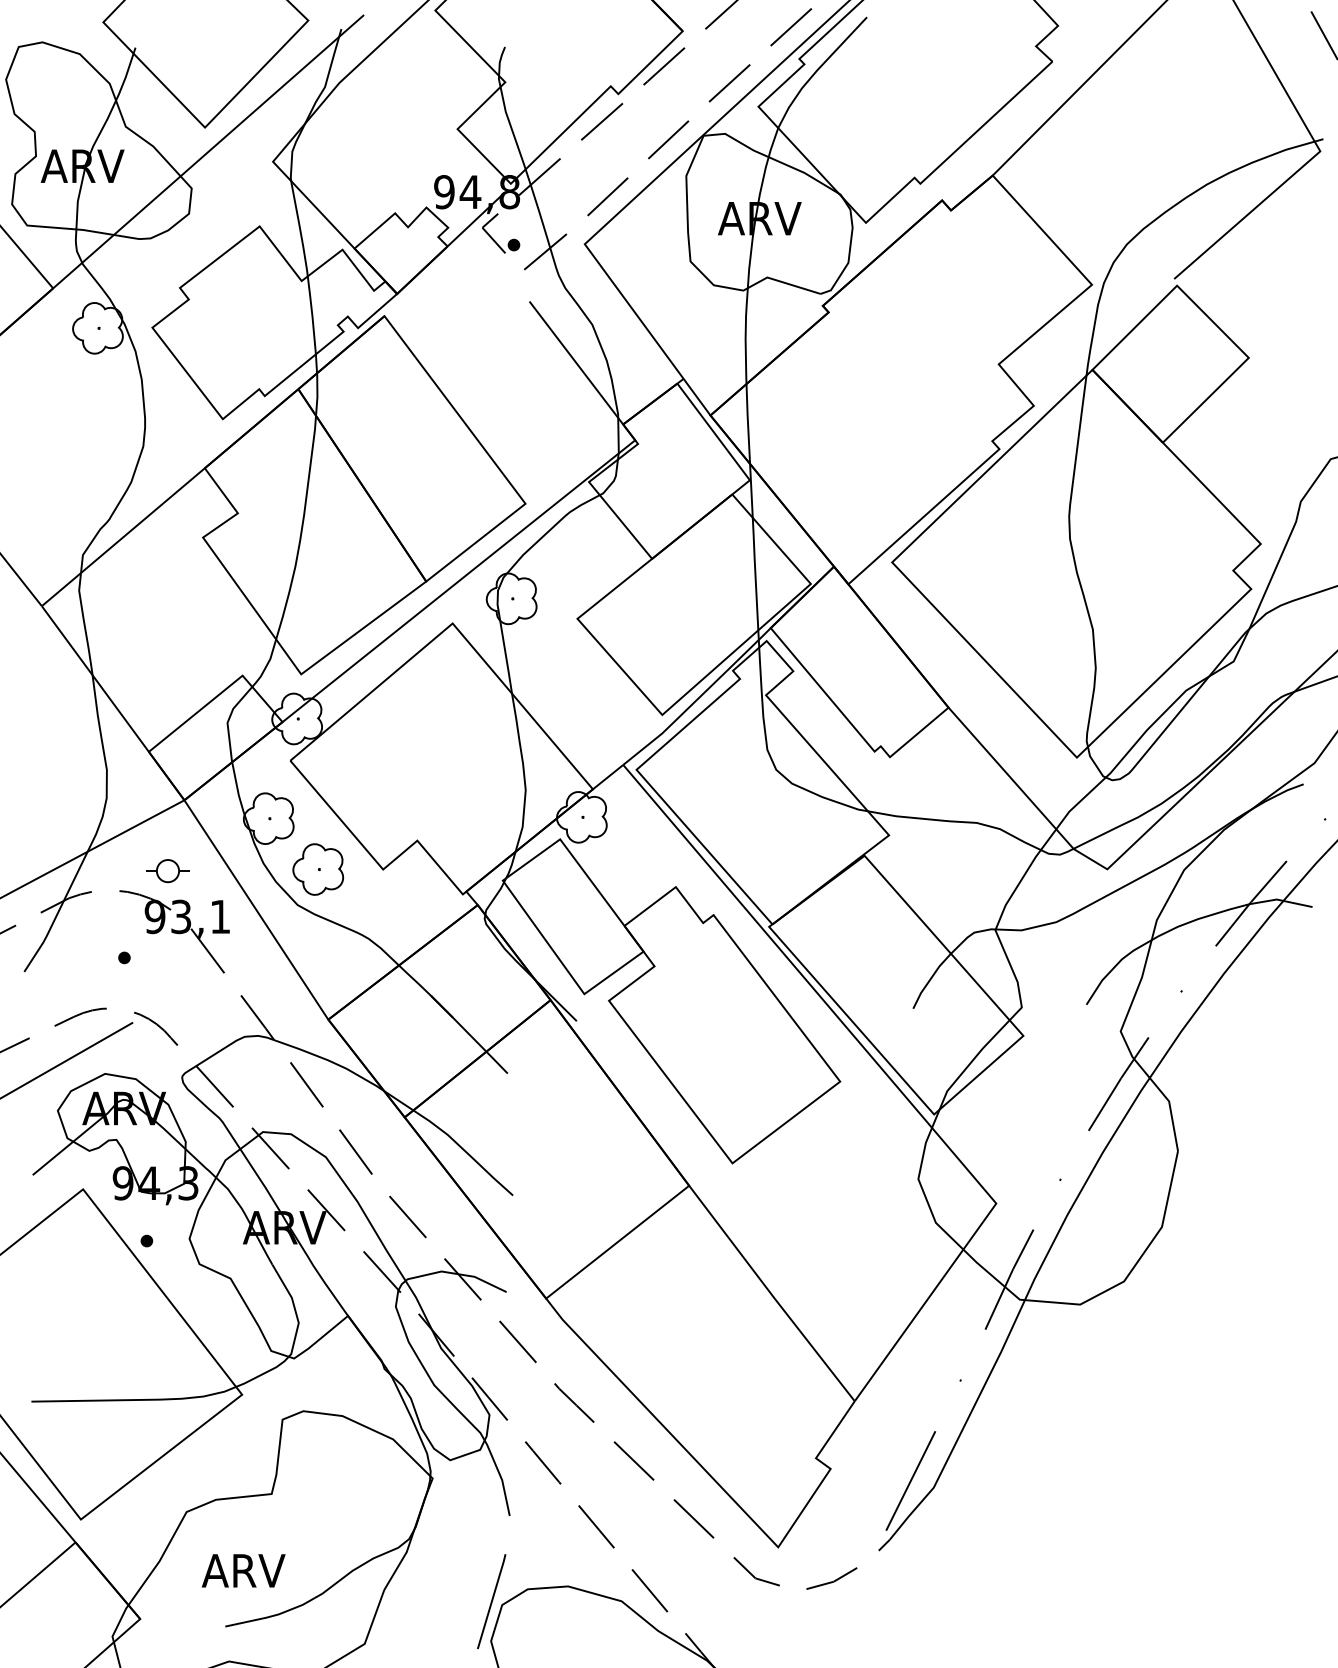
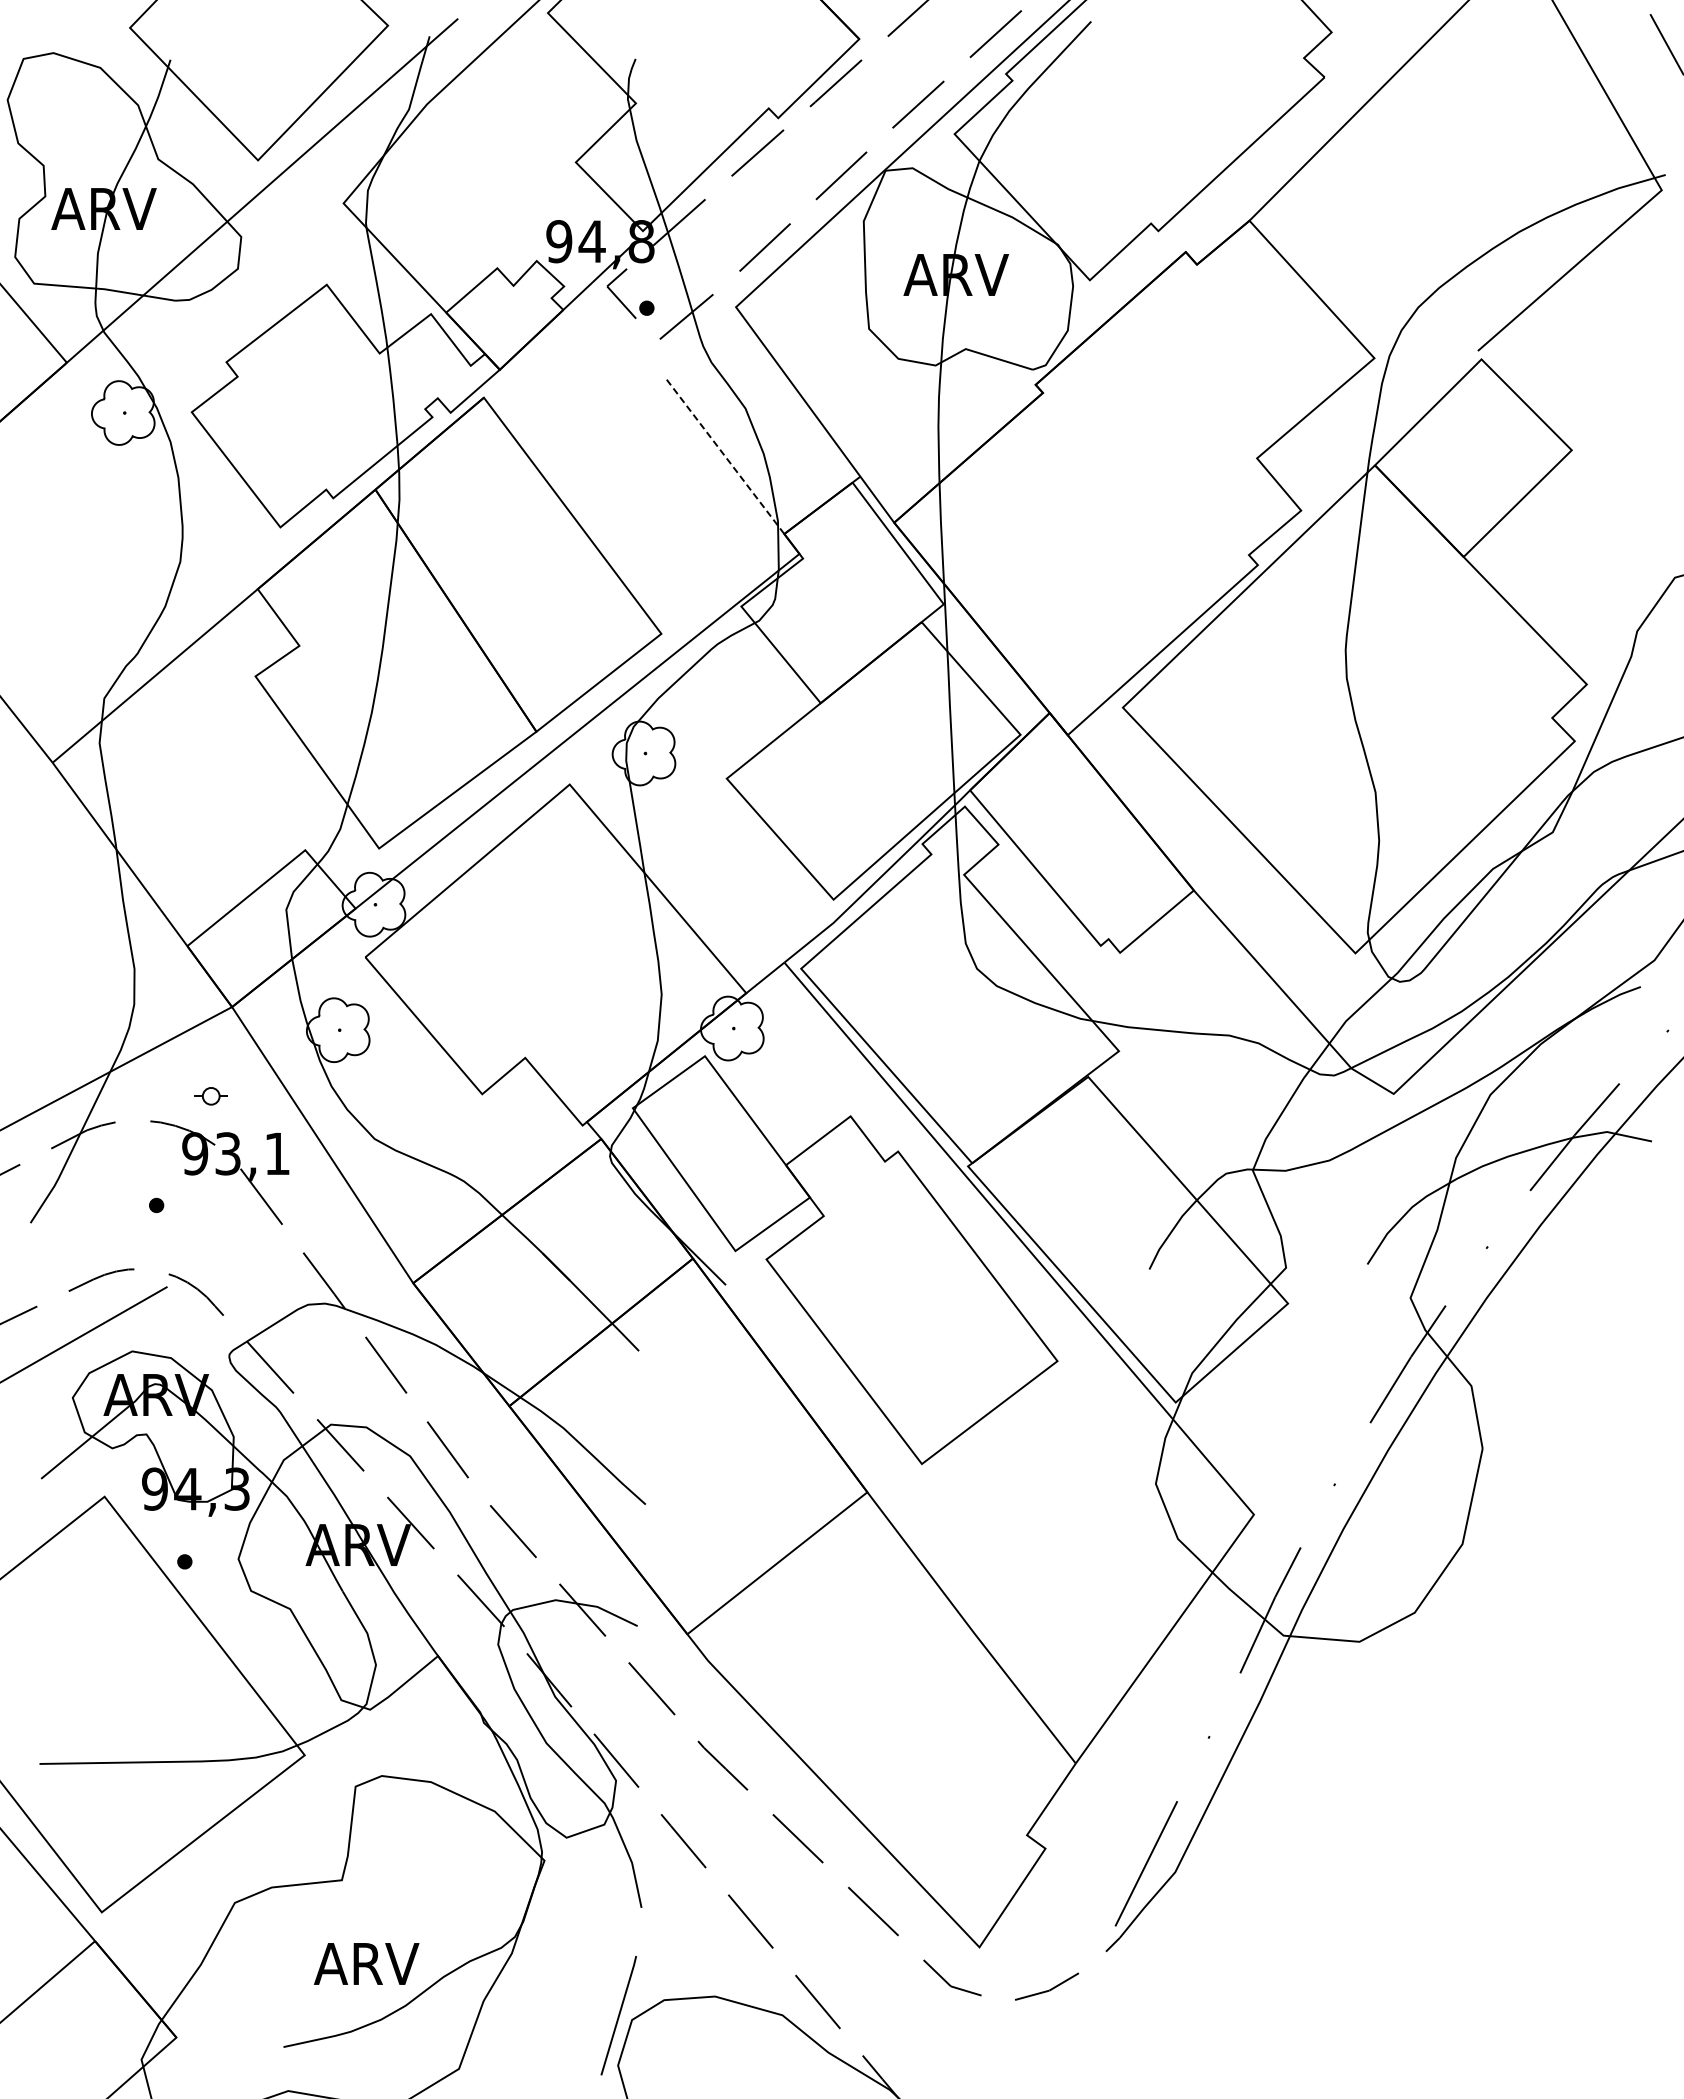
line: (576, 362) -> (725, 456), solid -> dashed
part: (318, 869) -> (400, 1094), removed
part: (167, 871) -> (210, 1096), size x0.6
text: (243, 1570) -> (366, 1963), moved

